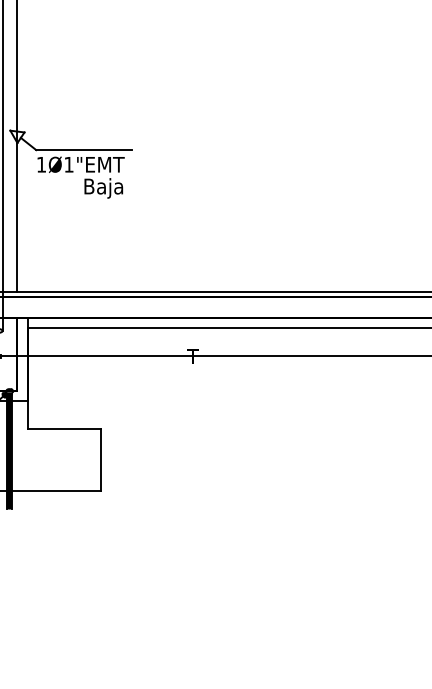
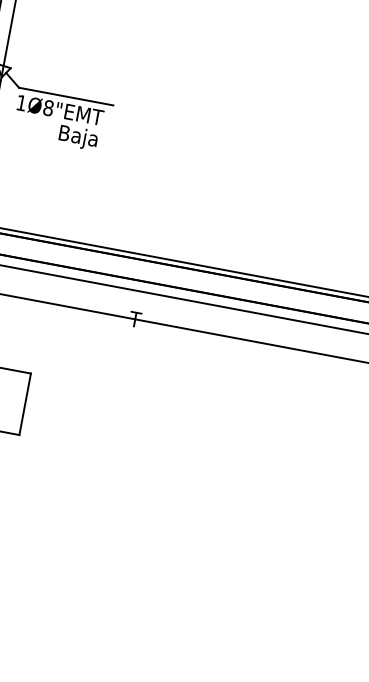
text: (68, 164) -> (48, 107), 1Ø1"EMT -> 1Ø8"EMT

